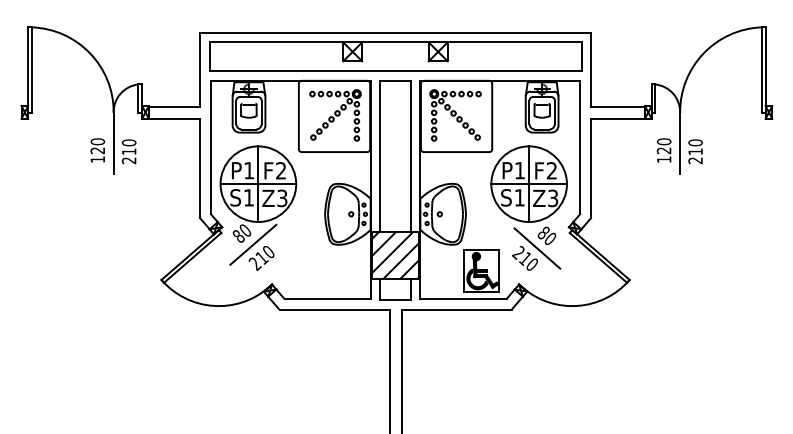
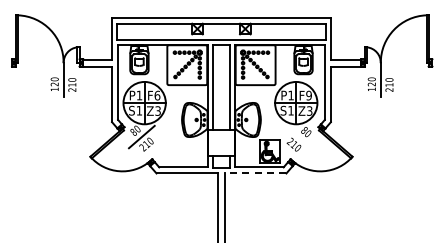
text: (281, 170) -> (157, 95), F2 -> F6
text: (550, 170) -> (308, 95), F2 -> F9
line: (536, 247) -> (300, 138), removed
hatch: (395, 254) -> (221, 142), removed
line: (456, 309) -> (255, 173), solid -> dashed

